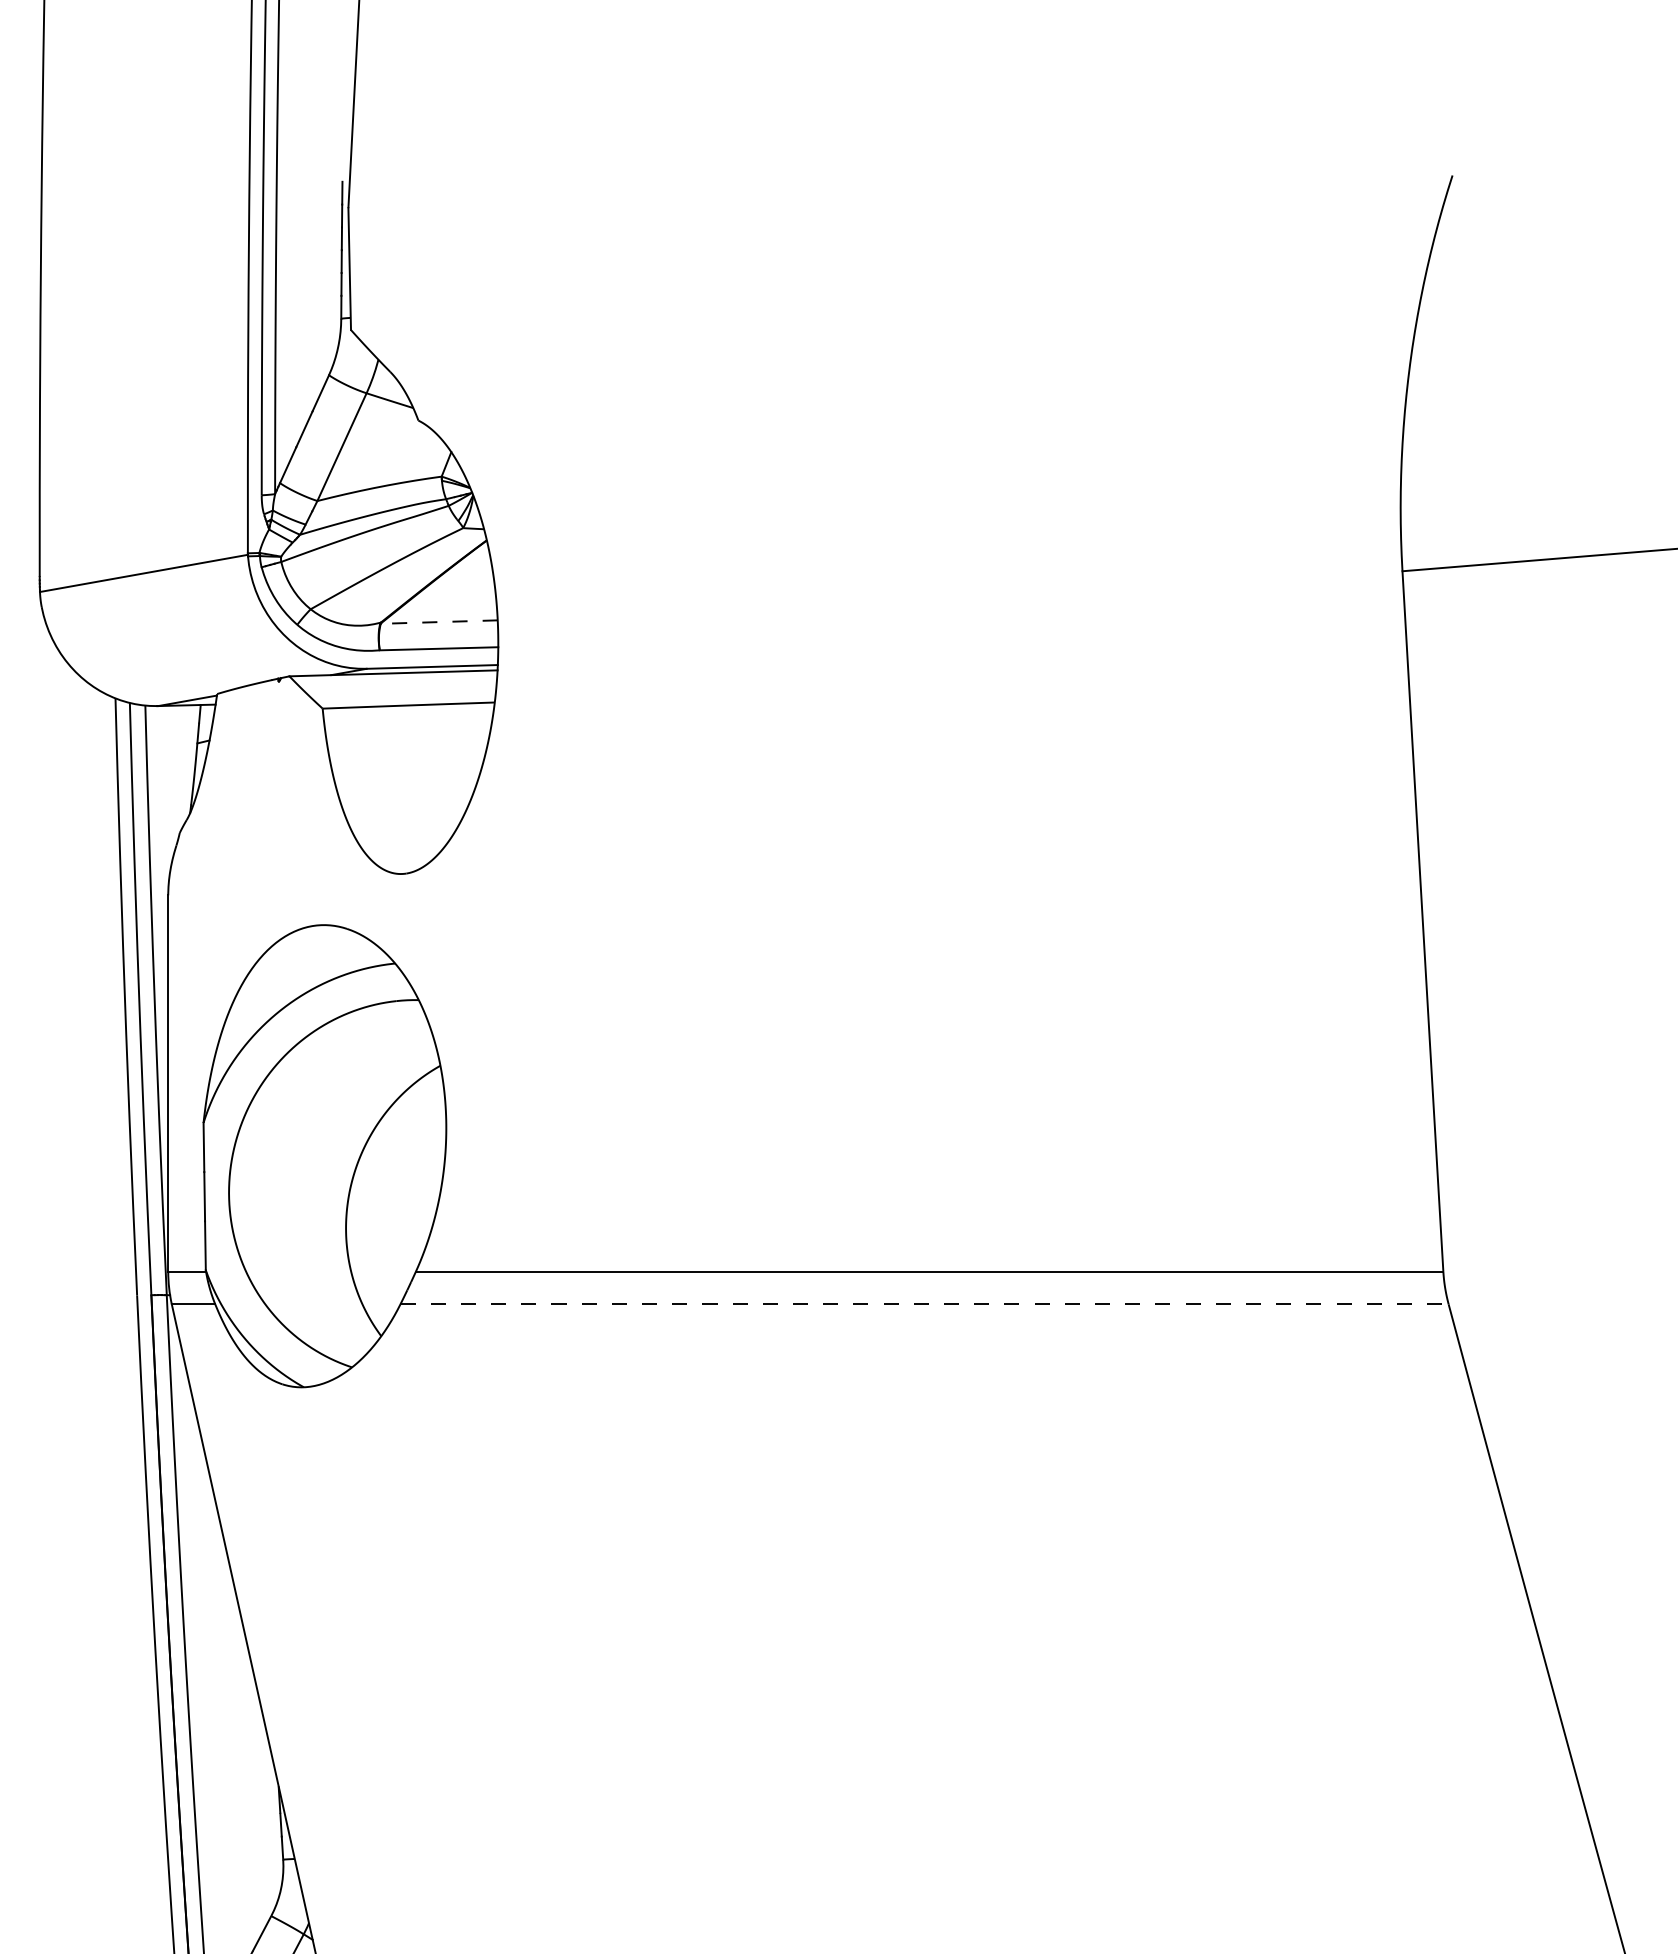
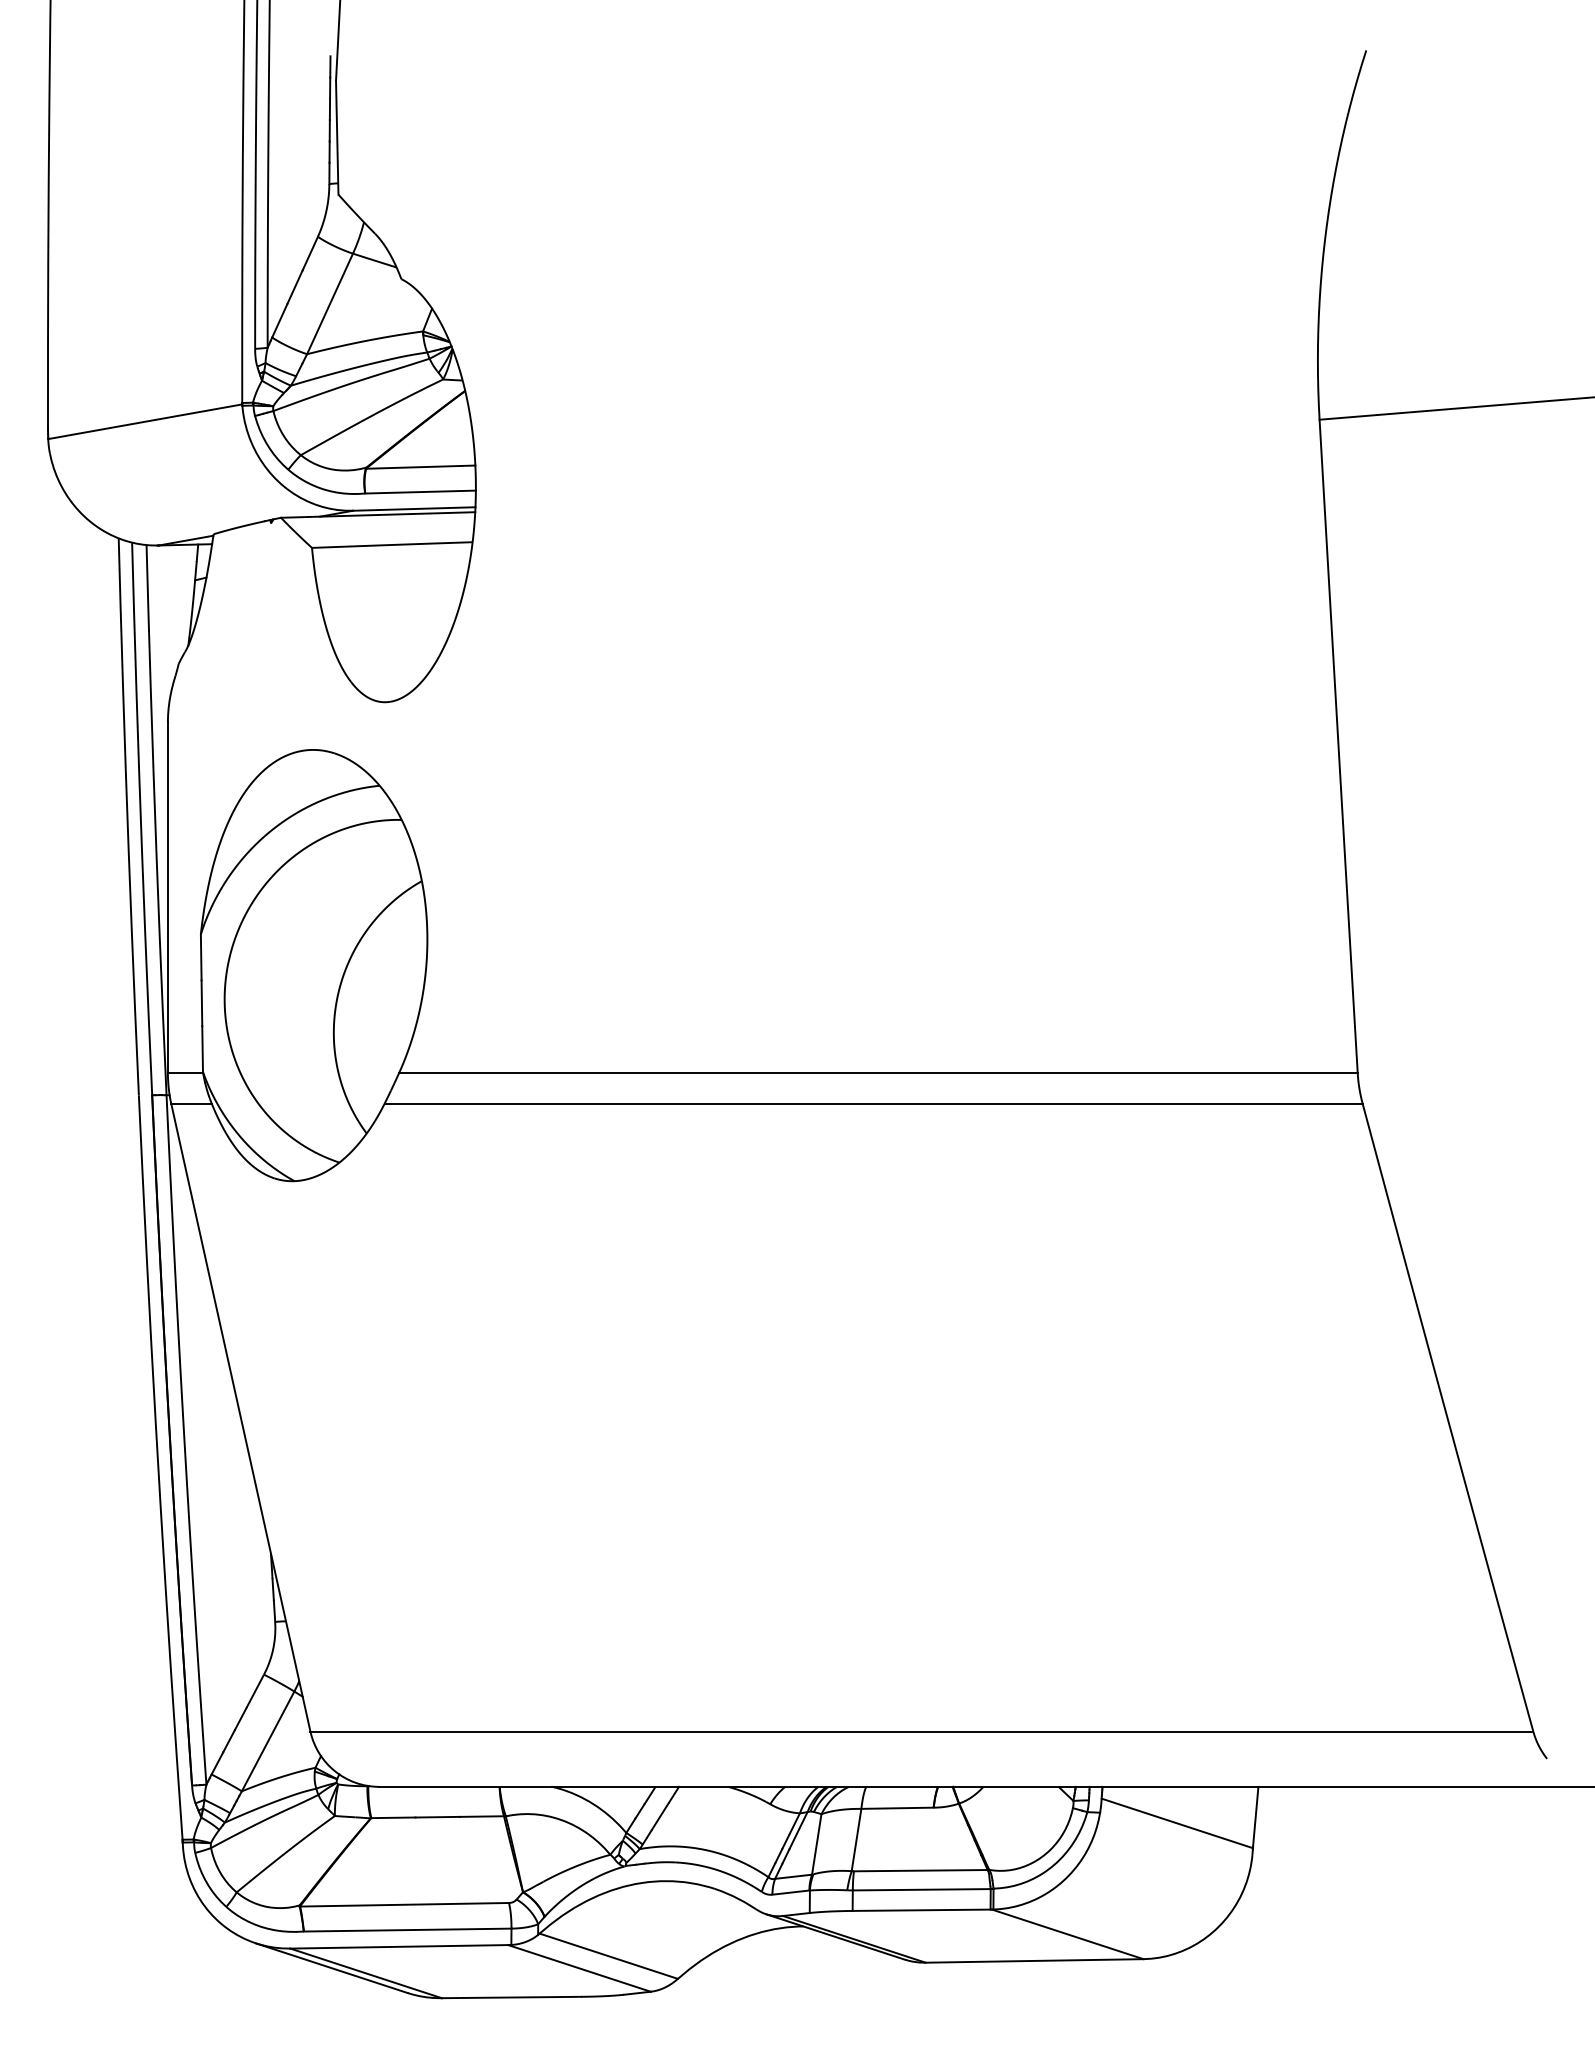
line: (438, 622) -> (420, 467), dashed -> solid
line: (925, 1304) -> (874, 1103), dashed -> solid

